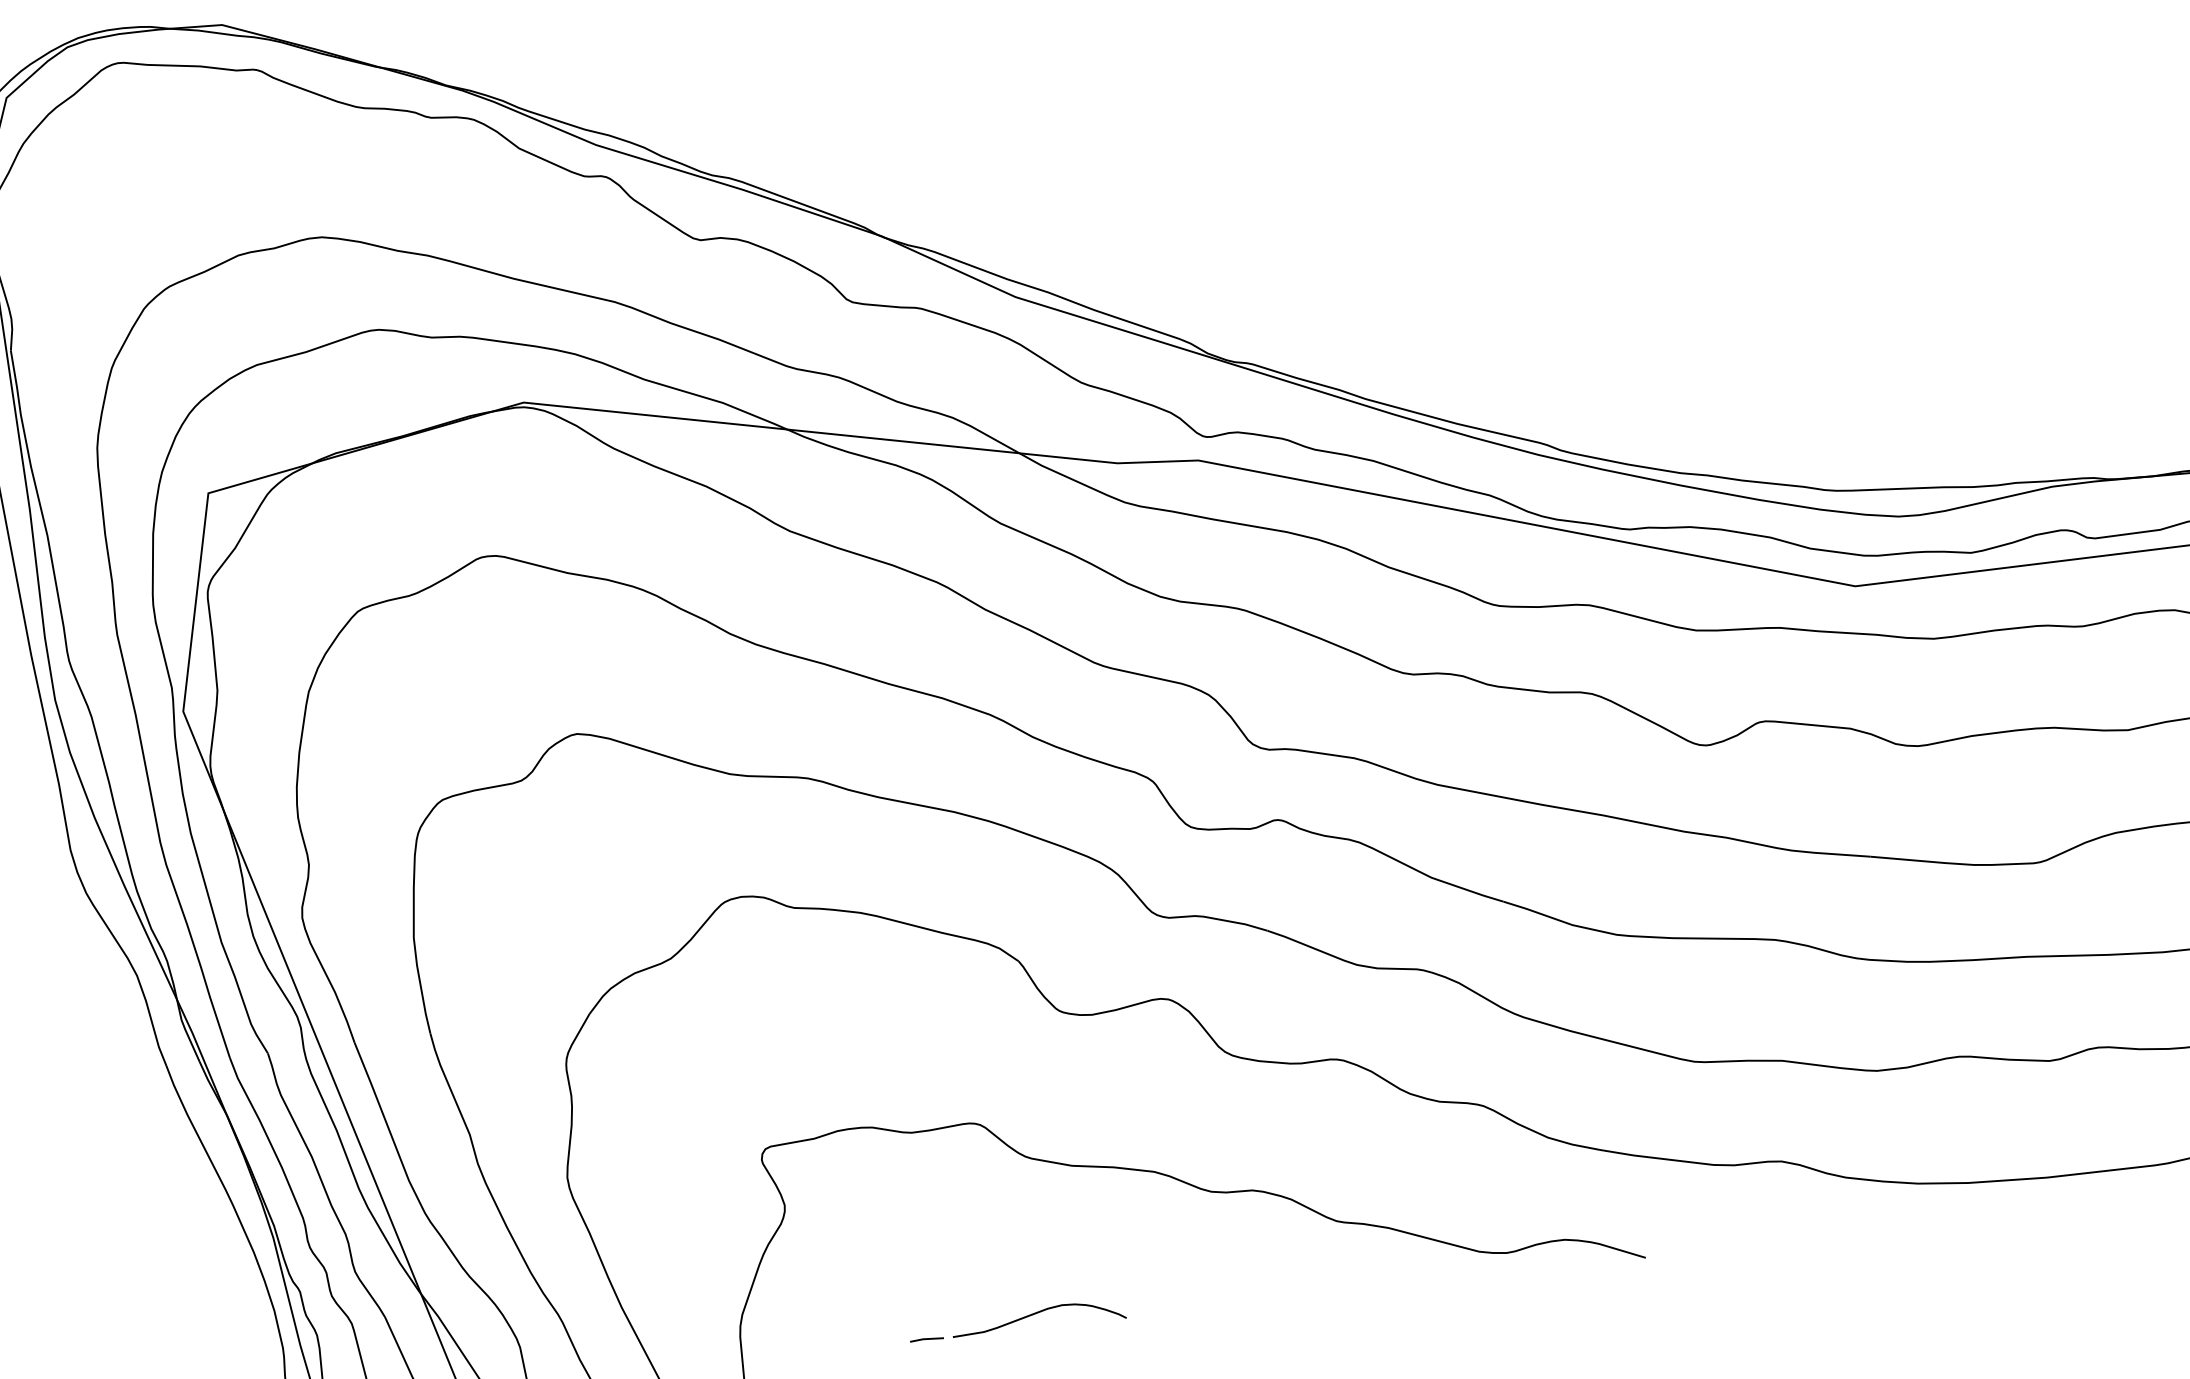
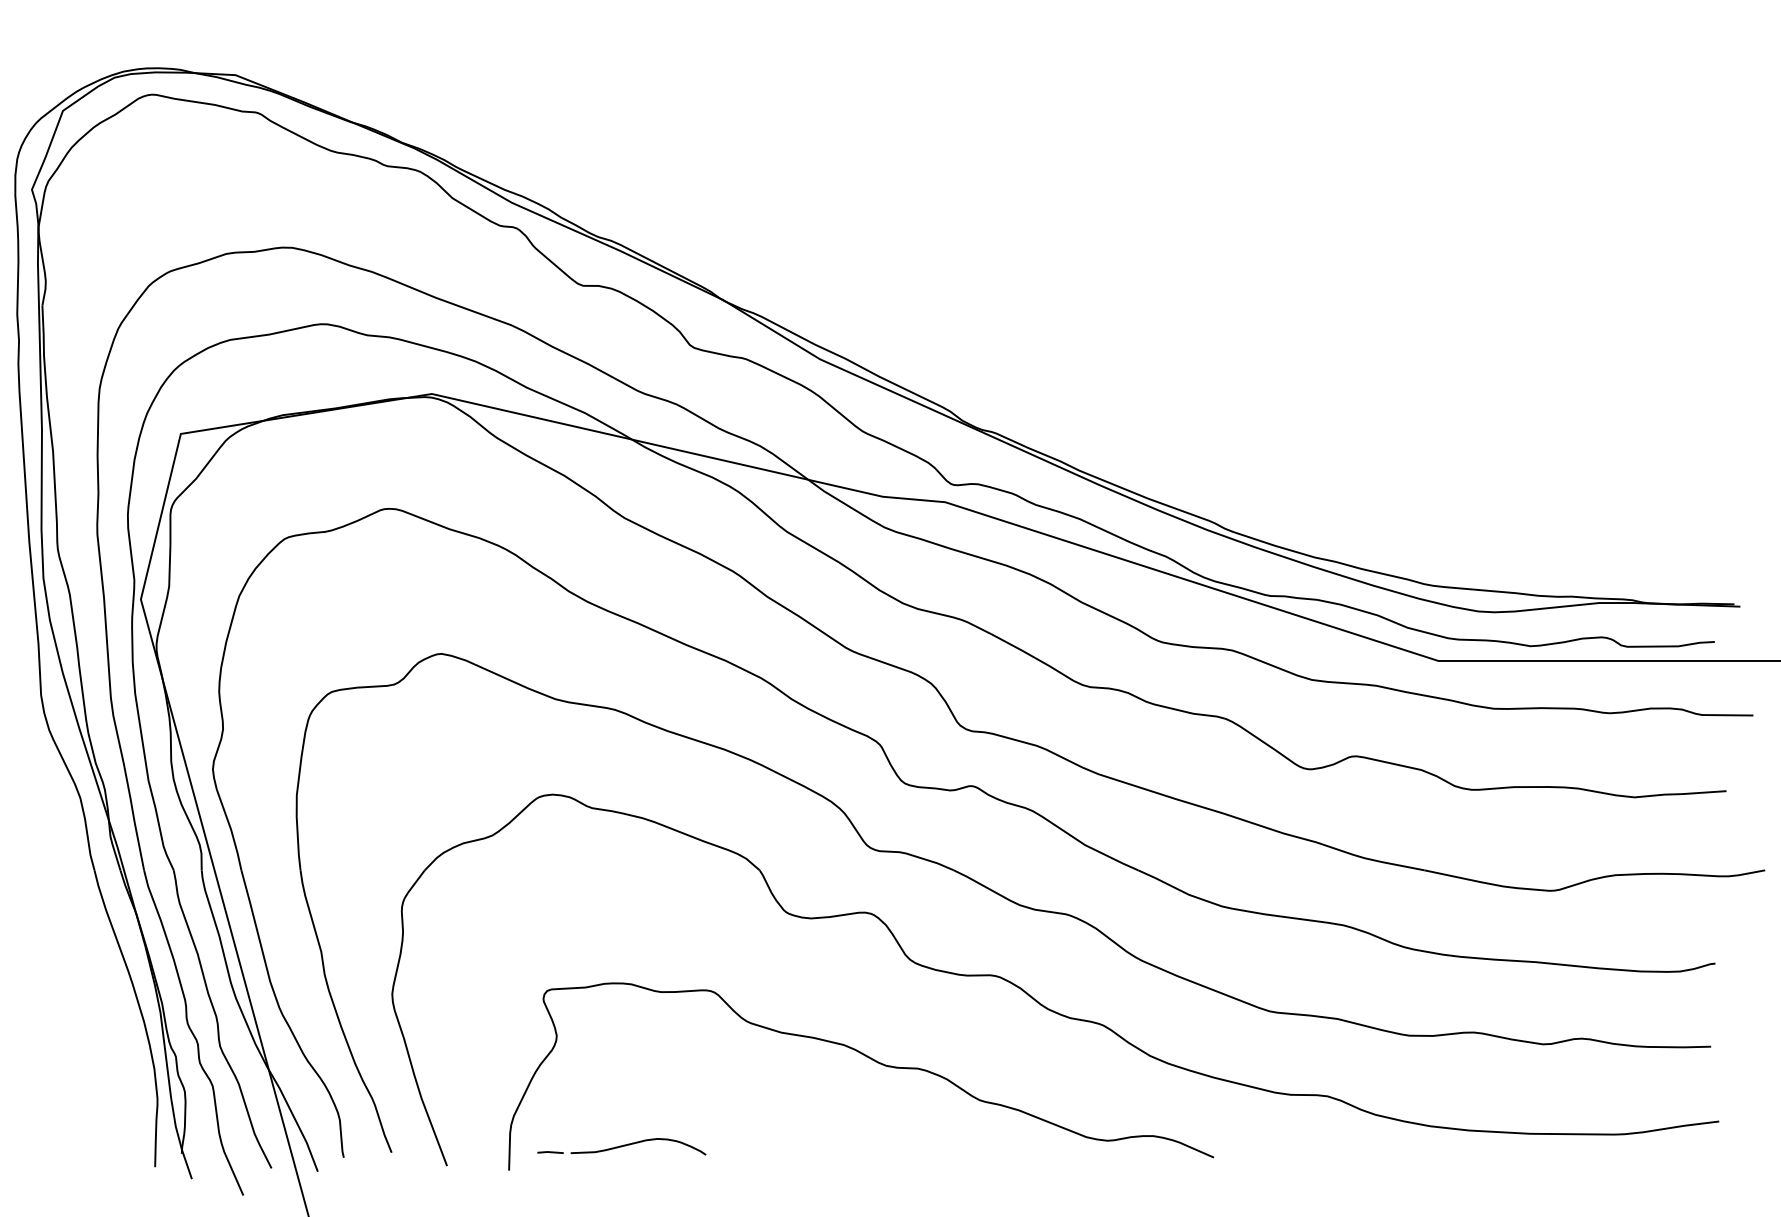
part: (1016, 1320) -> (621, 1146), moved

